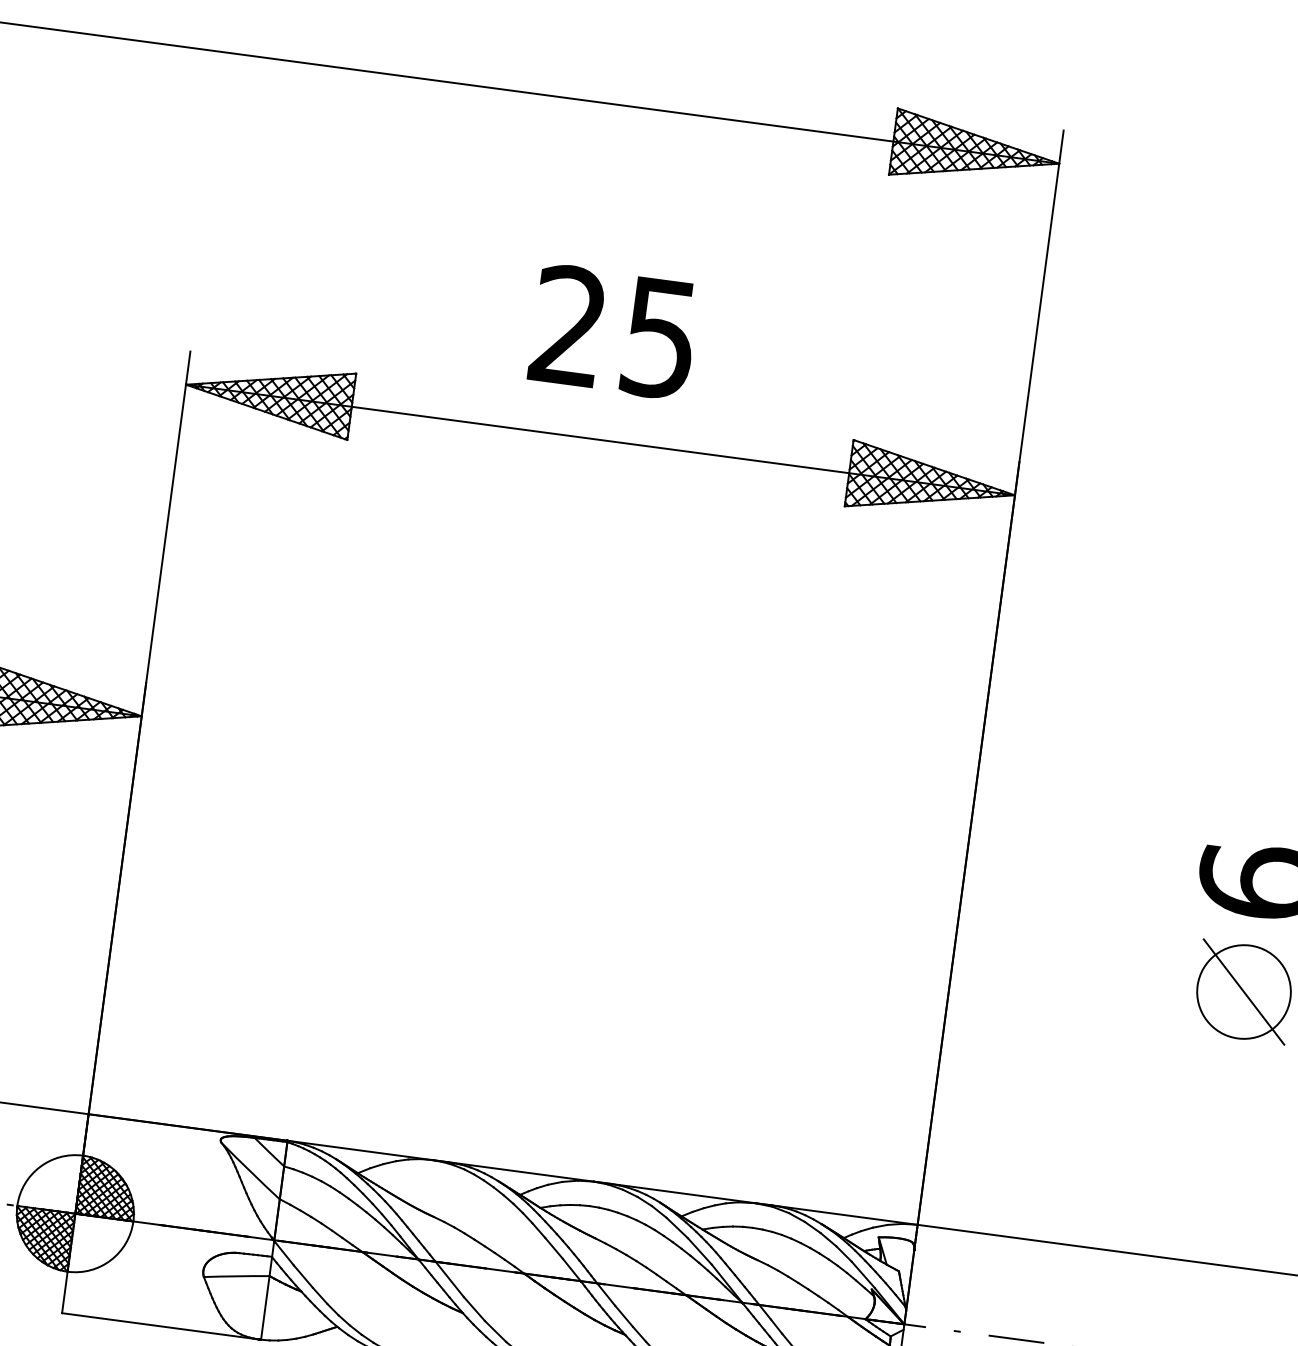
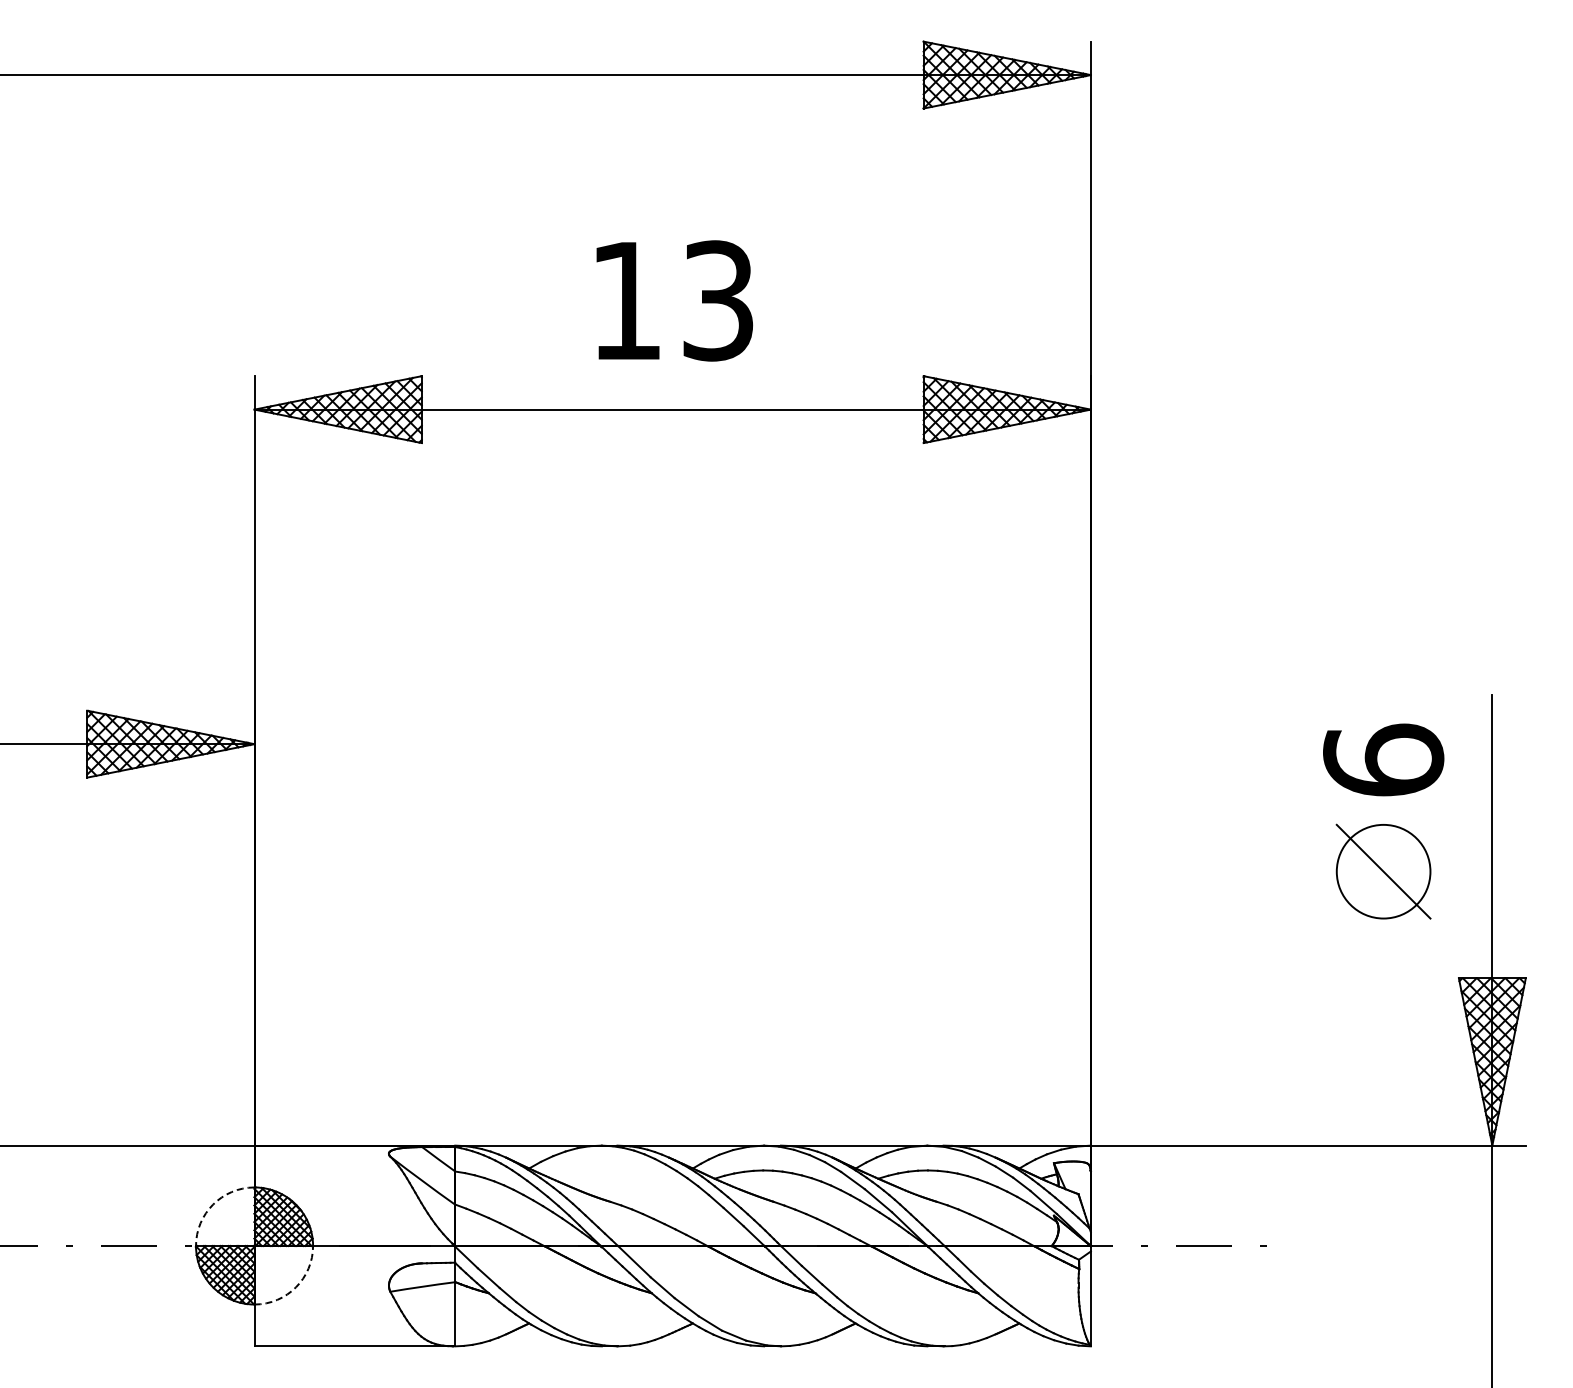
text: (614, 331) -> (672, 300), 25 -> 13
arc: (40, 1167) -> (213, 1204), solid -> dashed
arc: (110, 1260) -> (295, 1287), solid -> dashed

